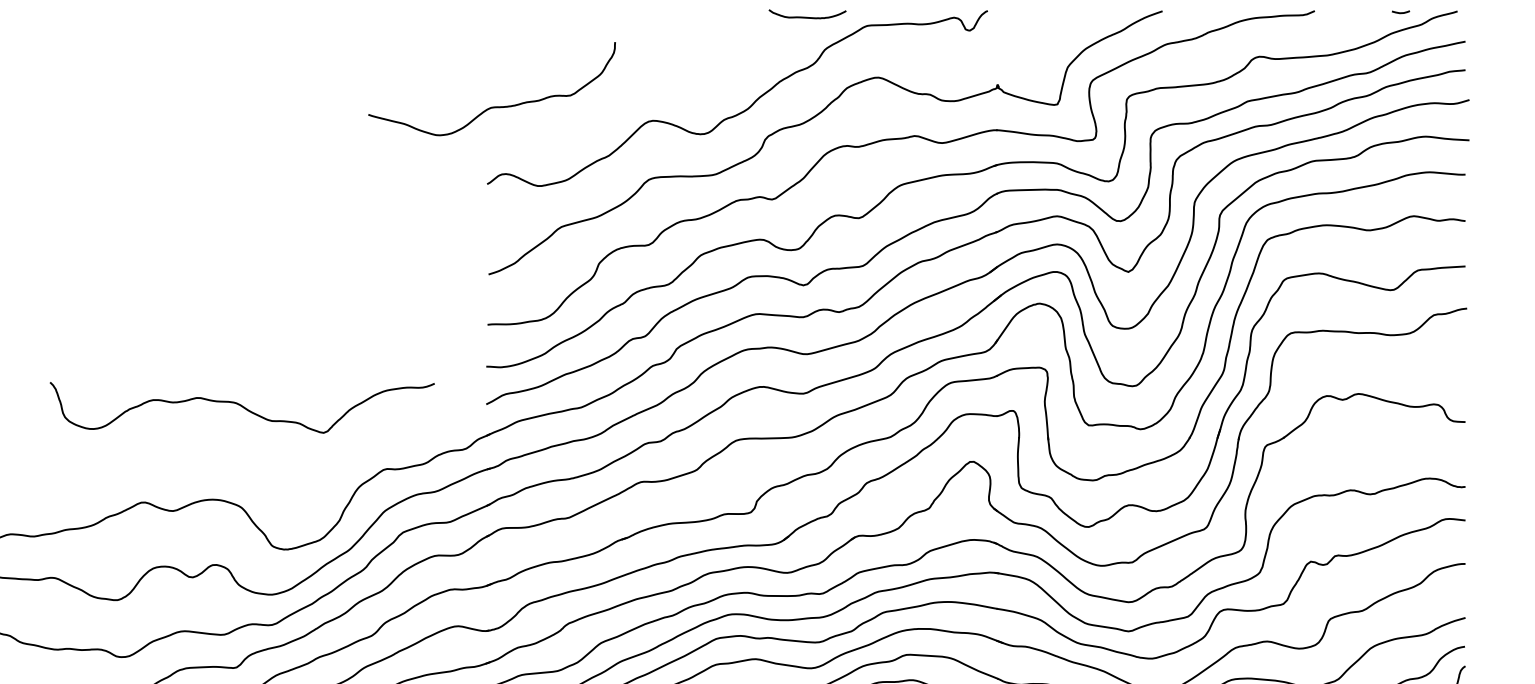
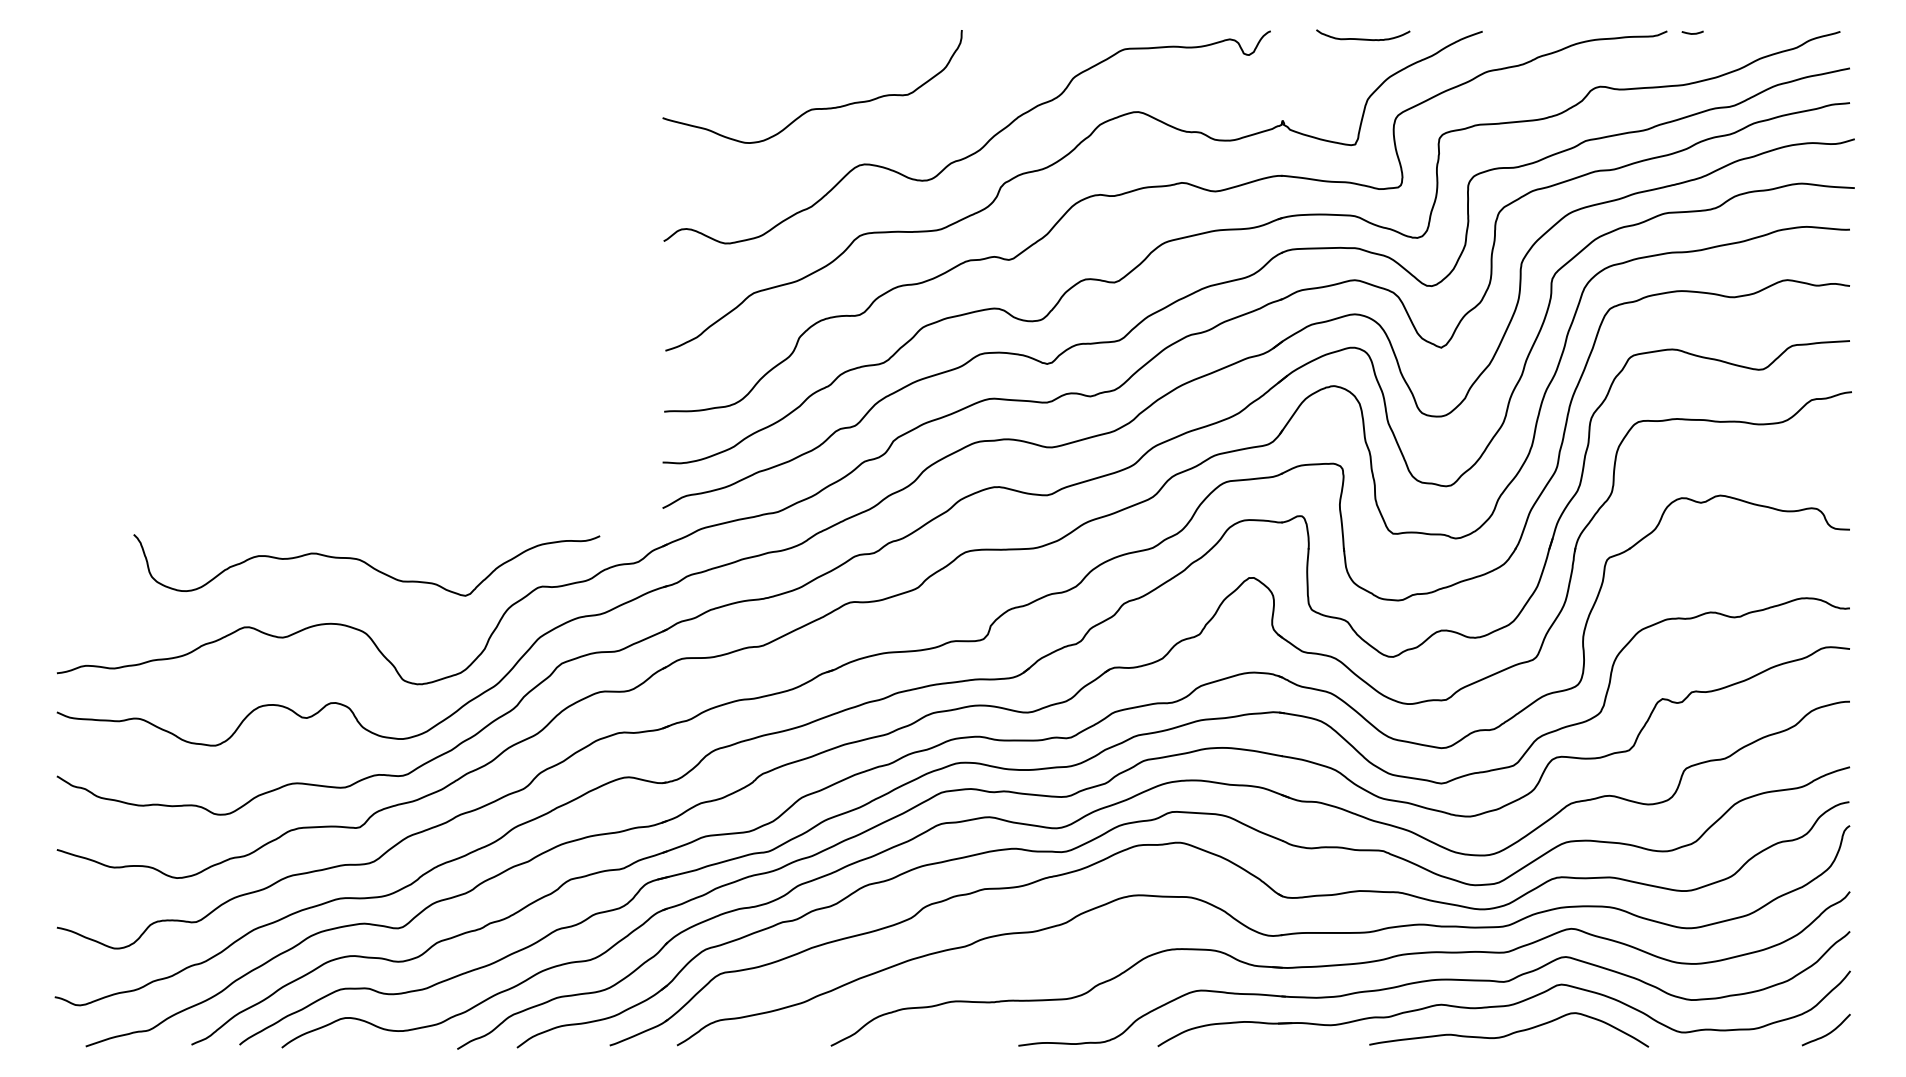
curve: (1400, 12) -> (1692, 33), moved
curve: (807, 16) -> (1363, 38), moved
curve: (491, 106) -> (812, 108), moved
curve: (242, 407) -> (366, 564), moved

